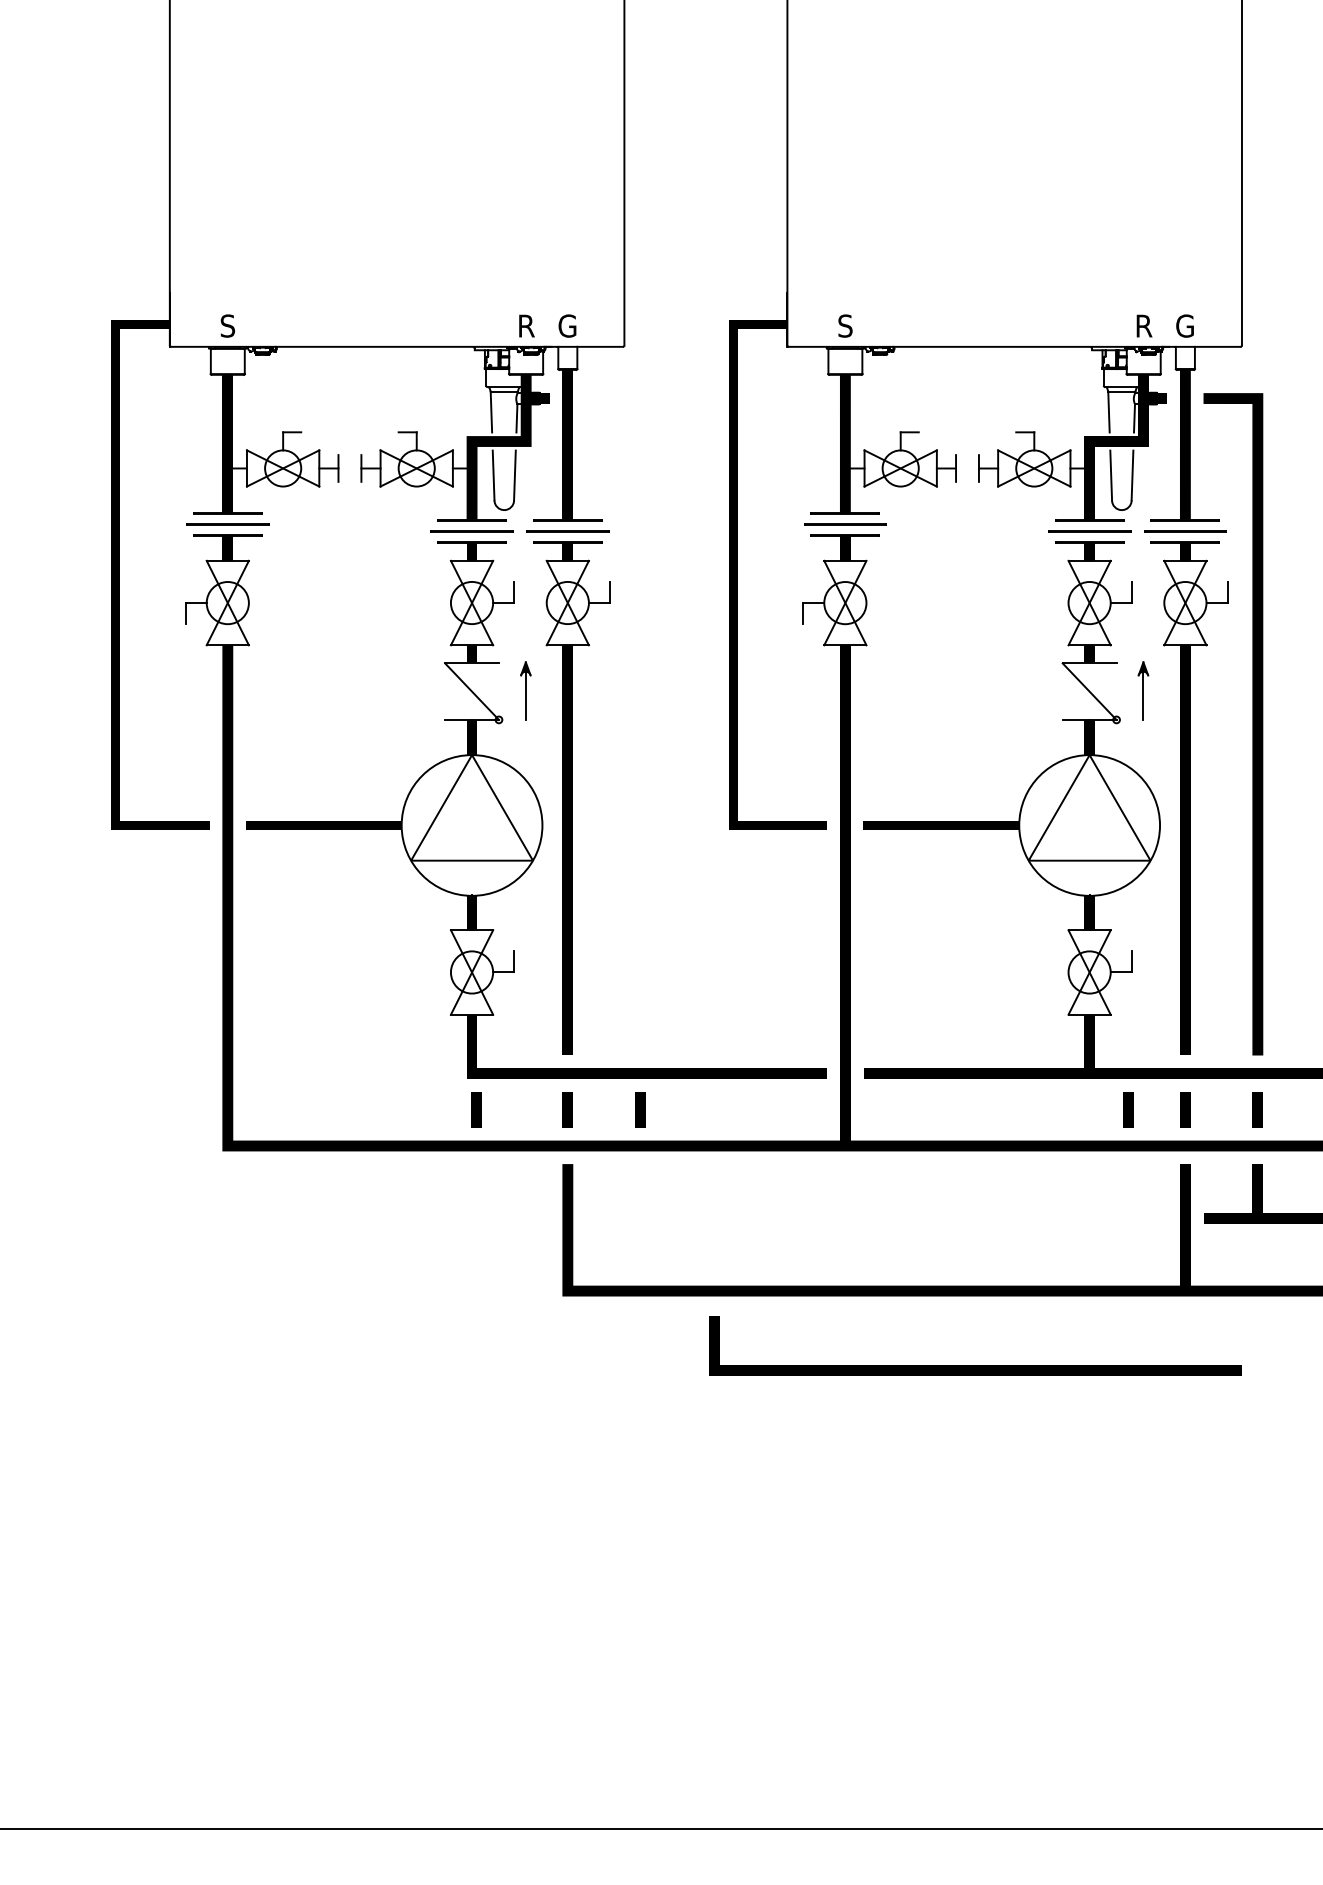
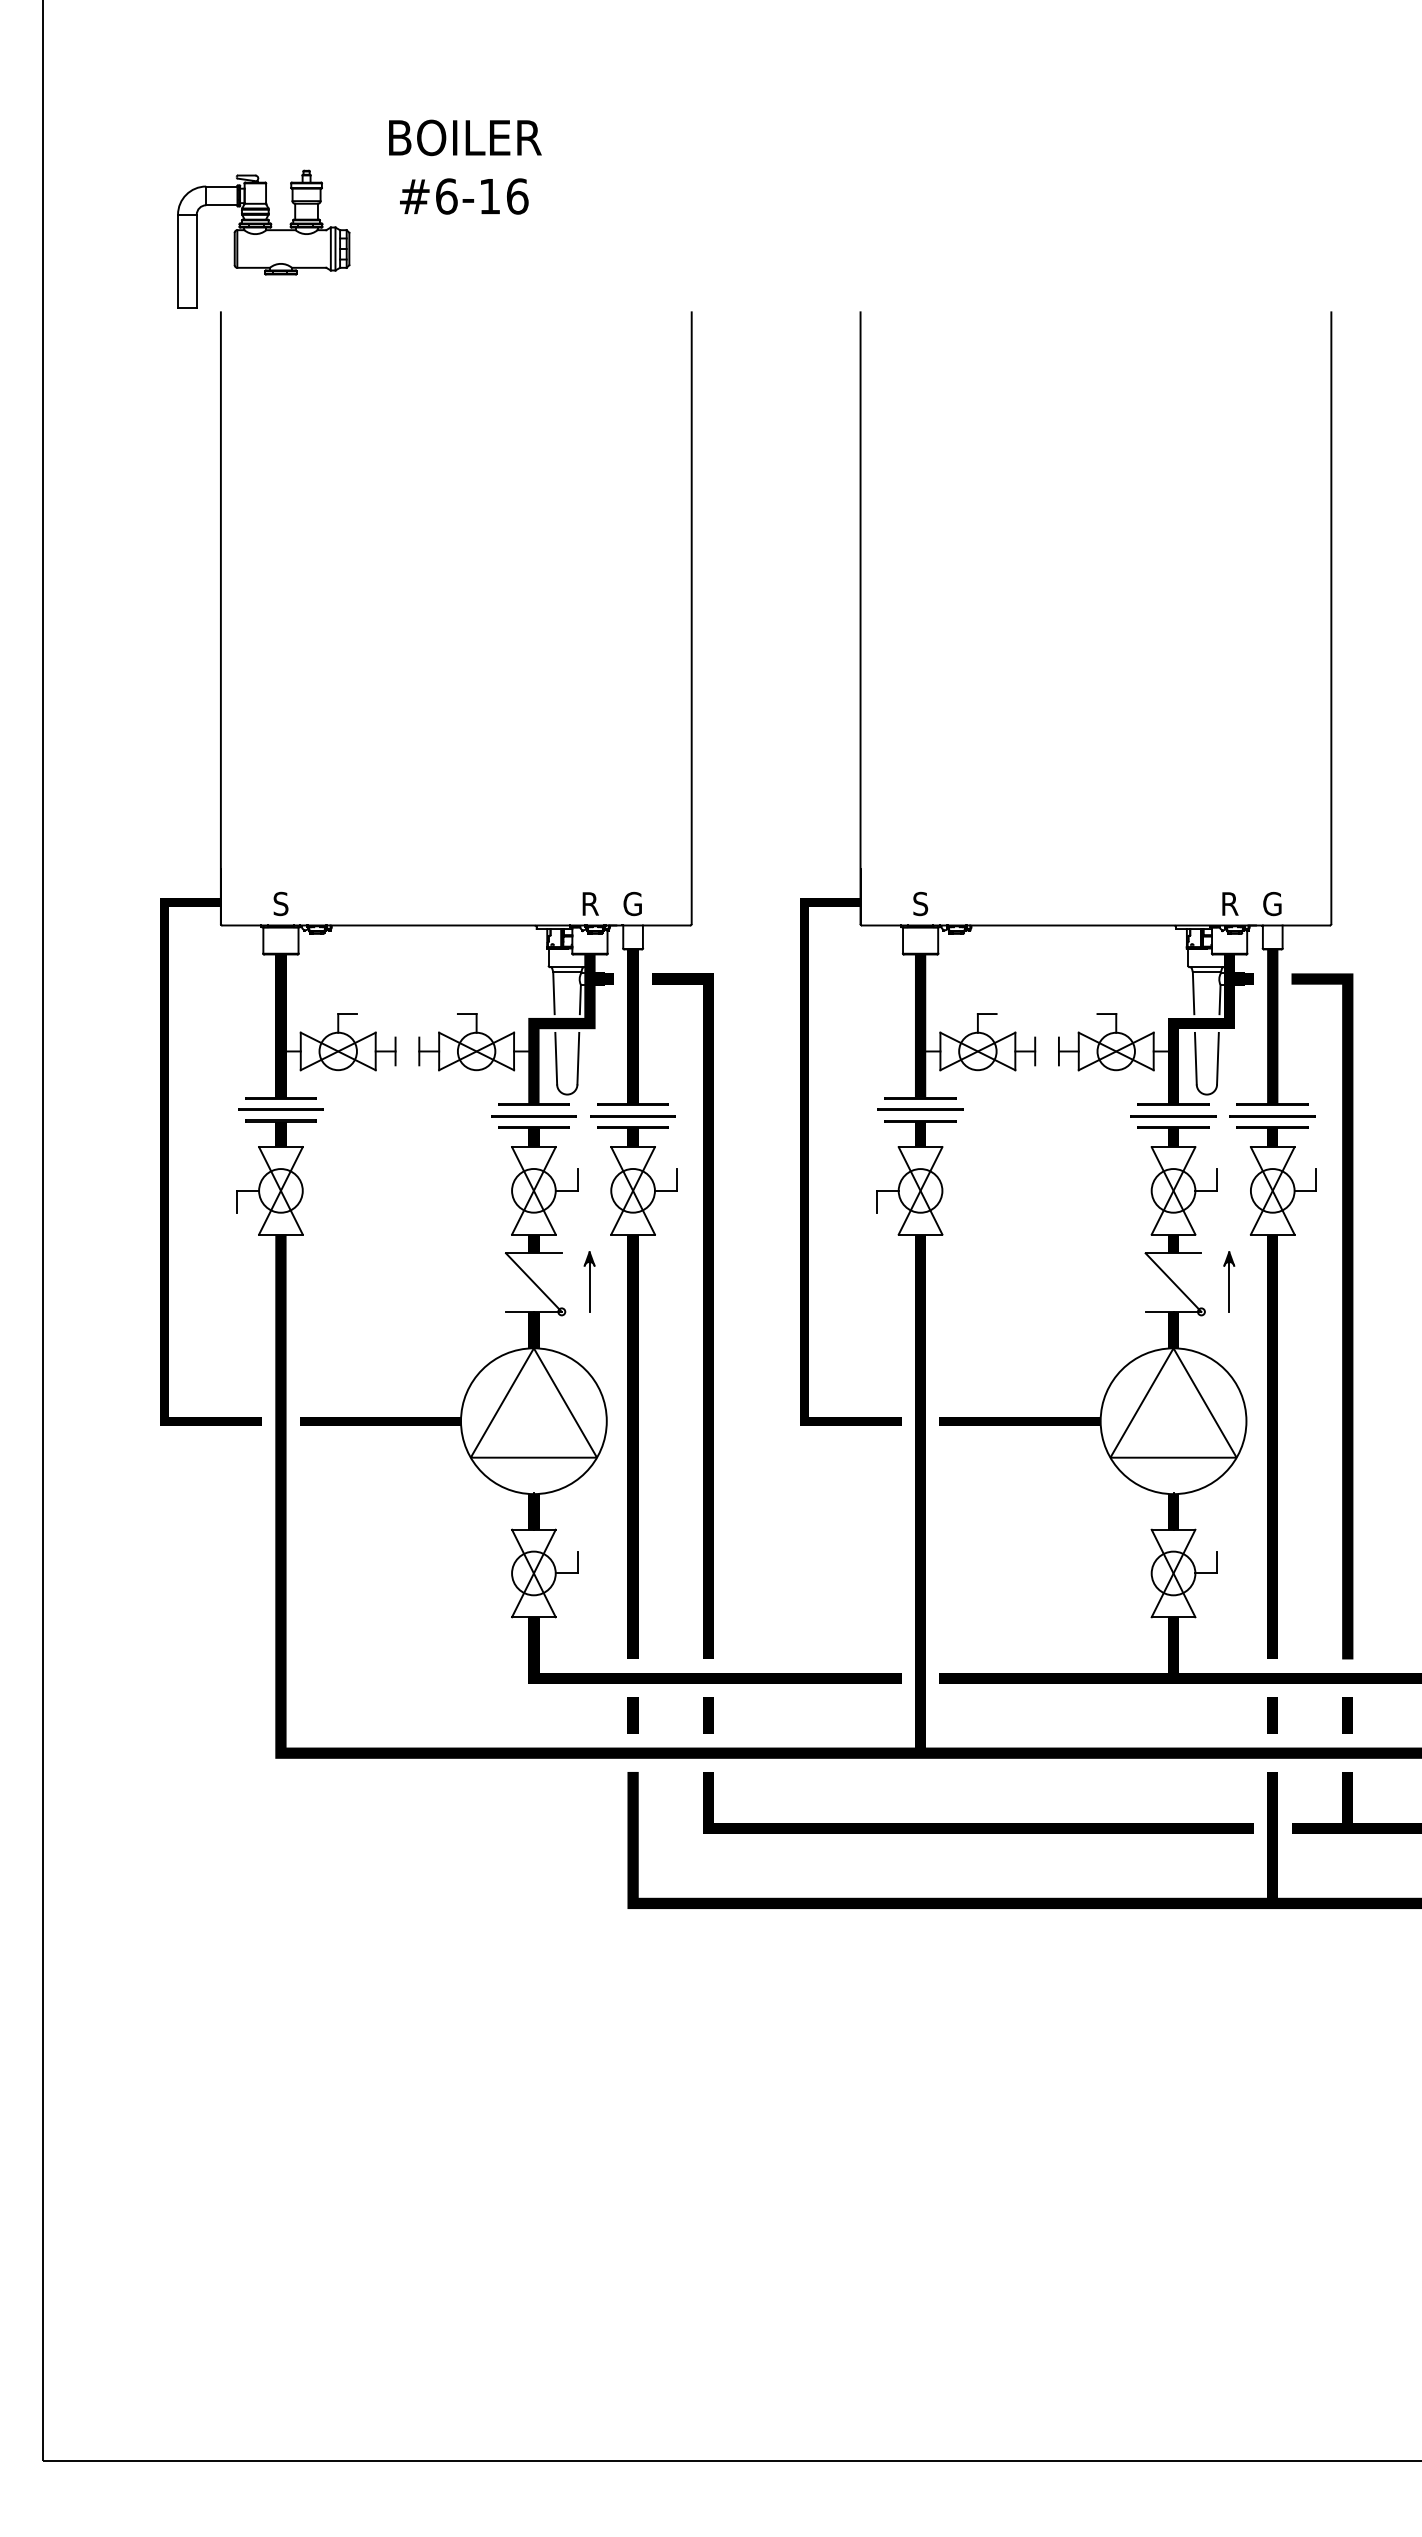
line: (635, 723) -> (703, 1315), added
line: (475, 1109) -> (537, 1715), removed
line: (1128, 1109) -> (1213, 1715), removed
line: (975, 1365) -> (978, 1823), moved

